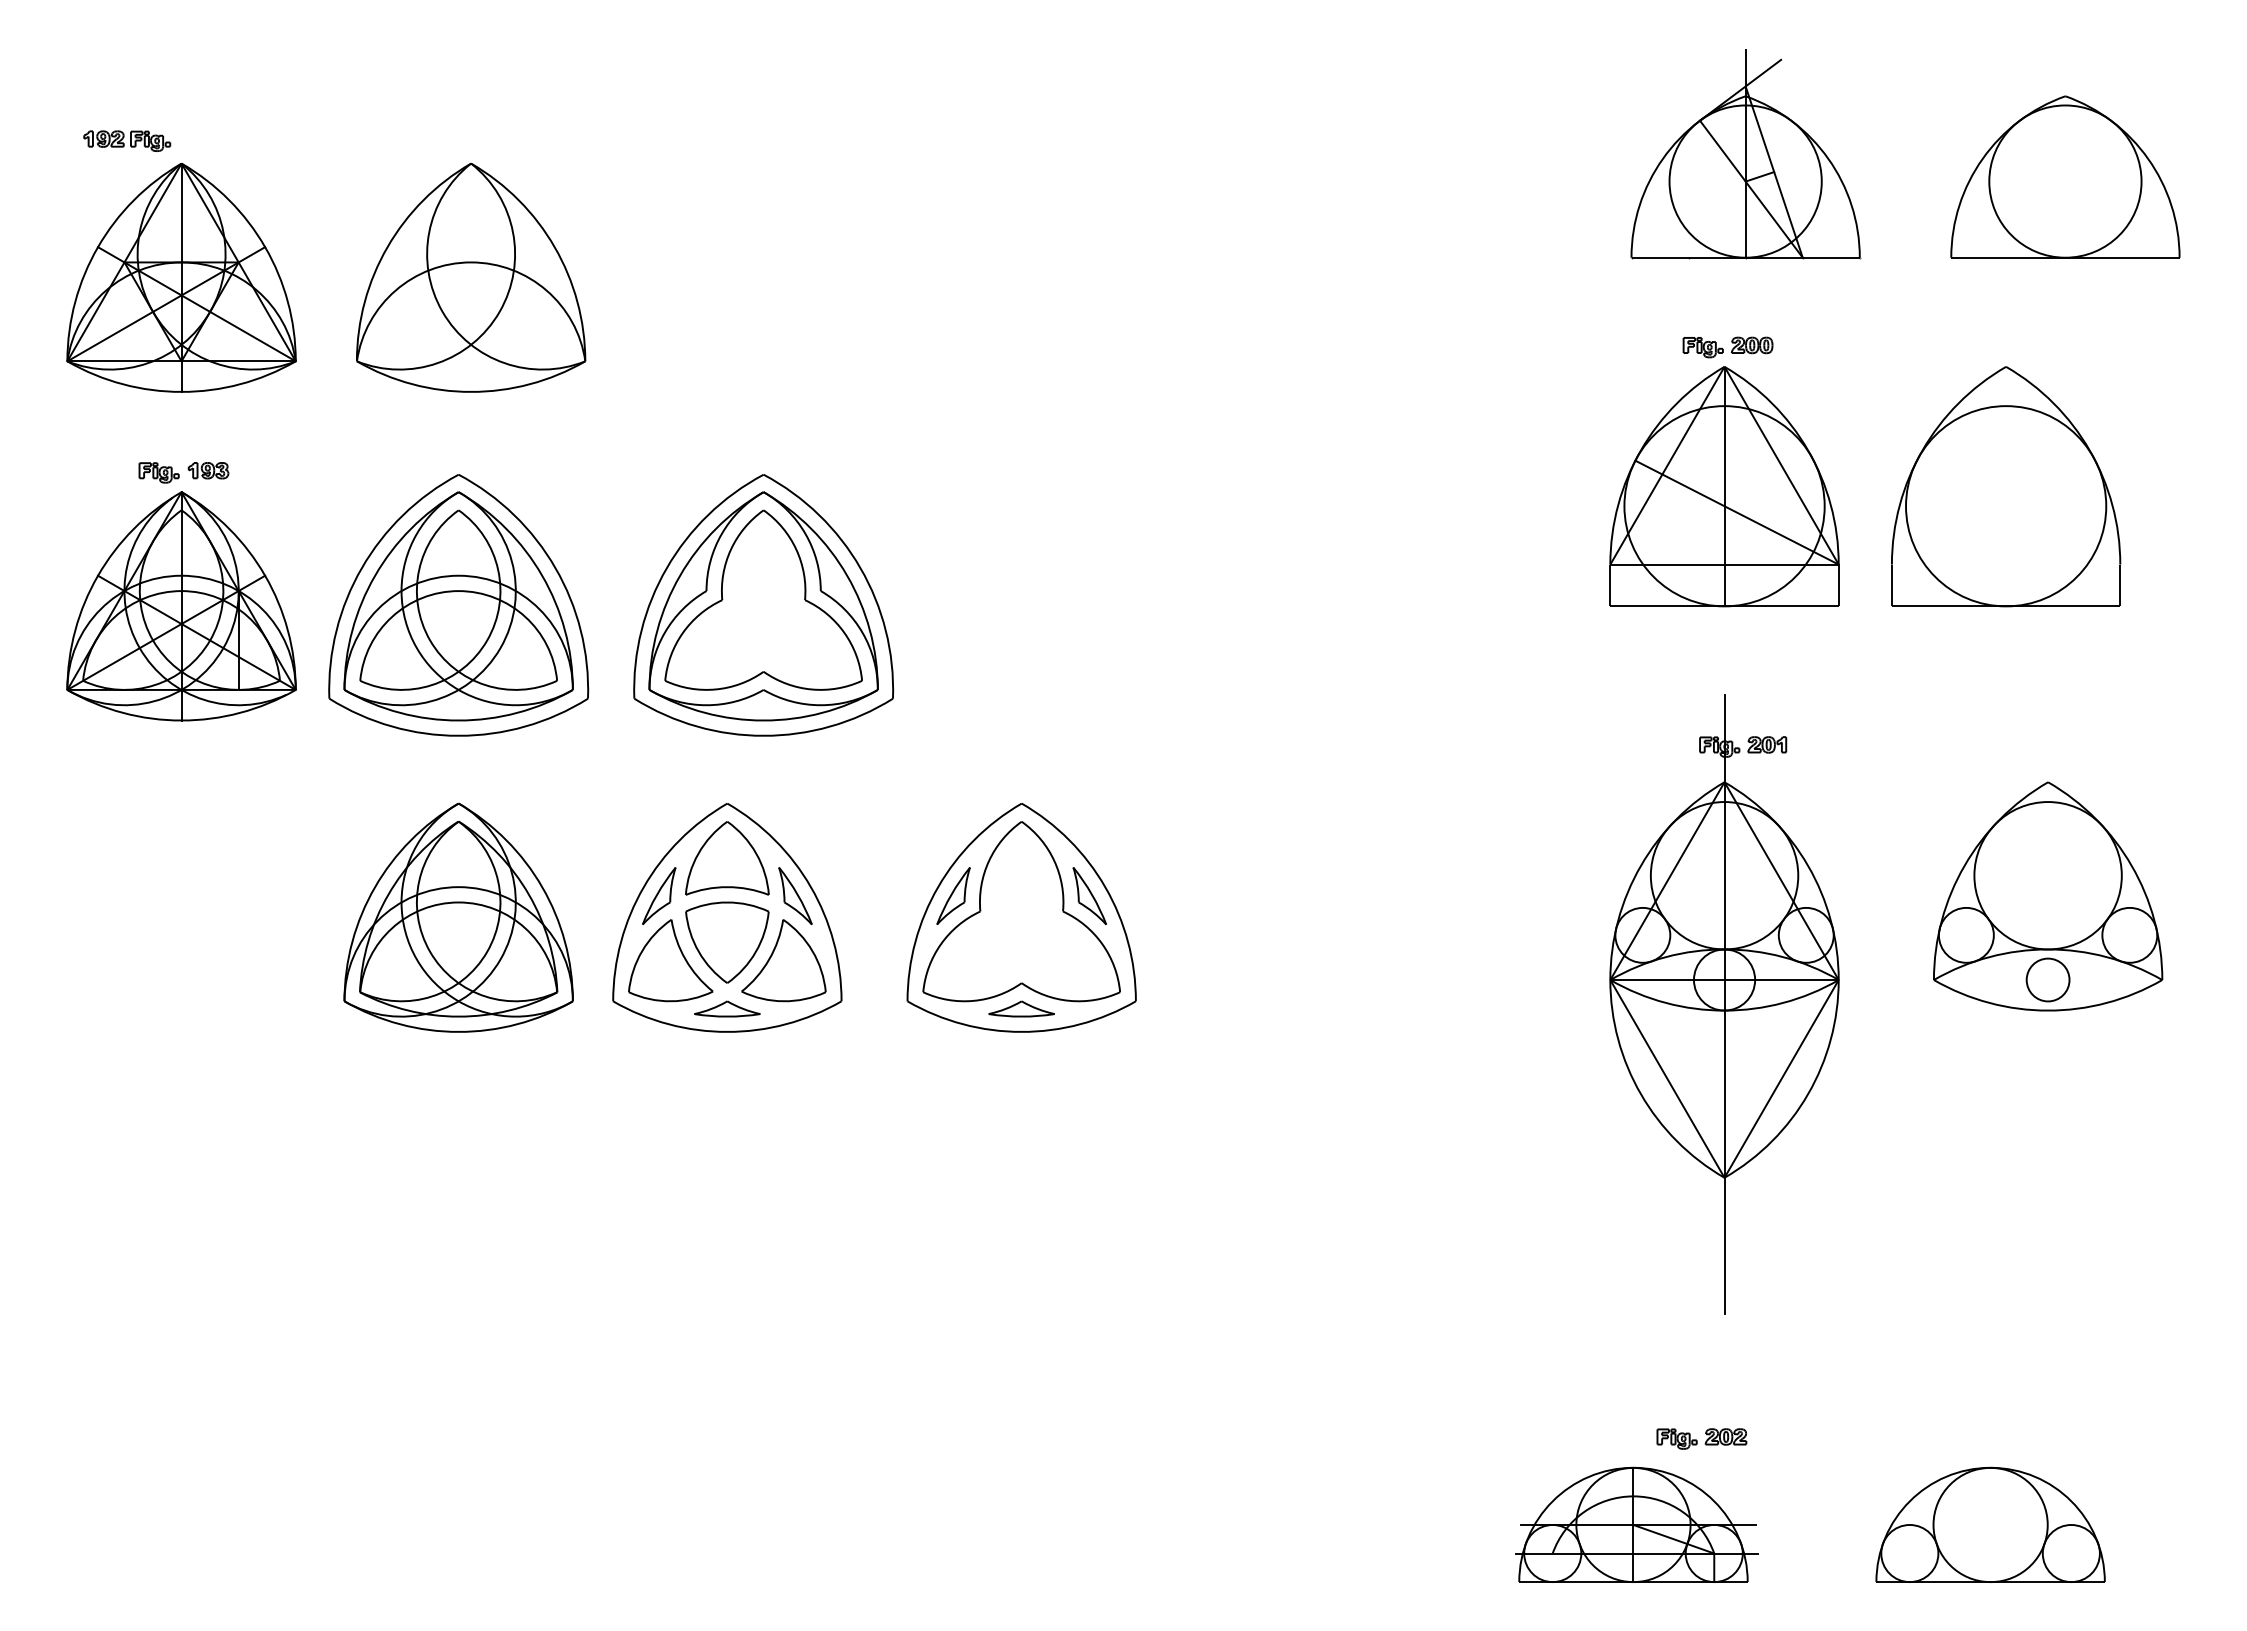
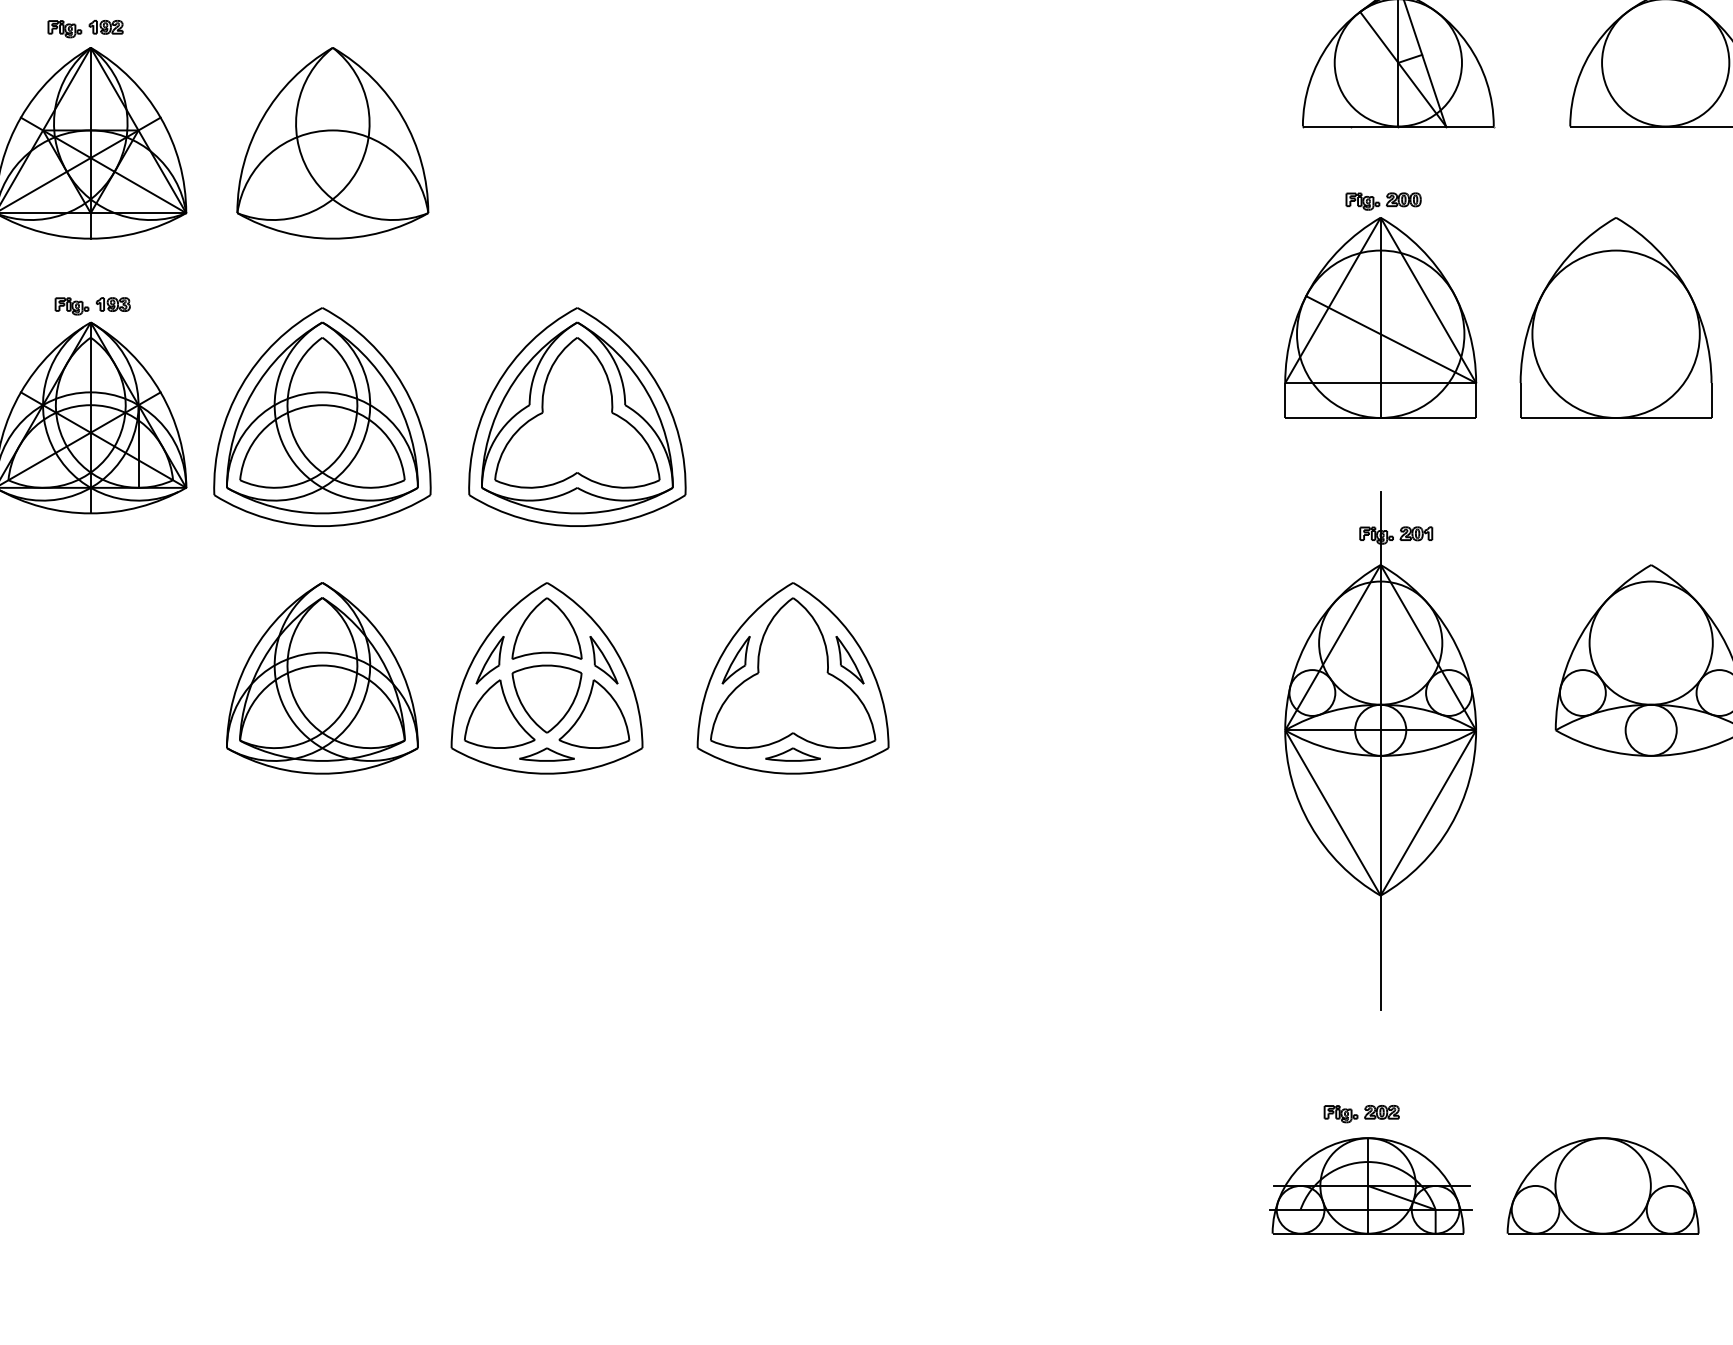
part: (103, 138) -> (105, 26), moved
circle: (2047, 979) -> (1650, 729), size x1.43
part: (1636, 1524) -> (1370, 1185), moved

